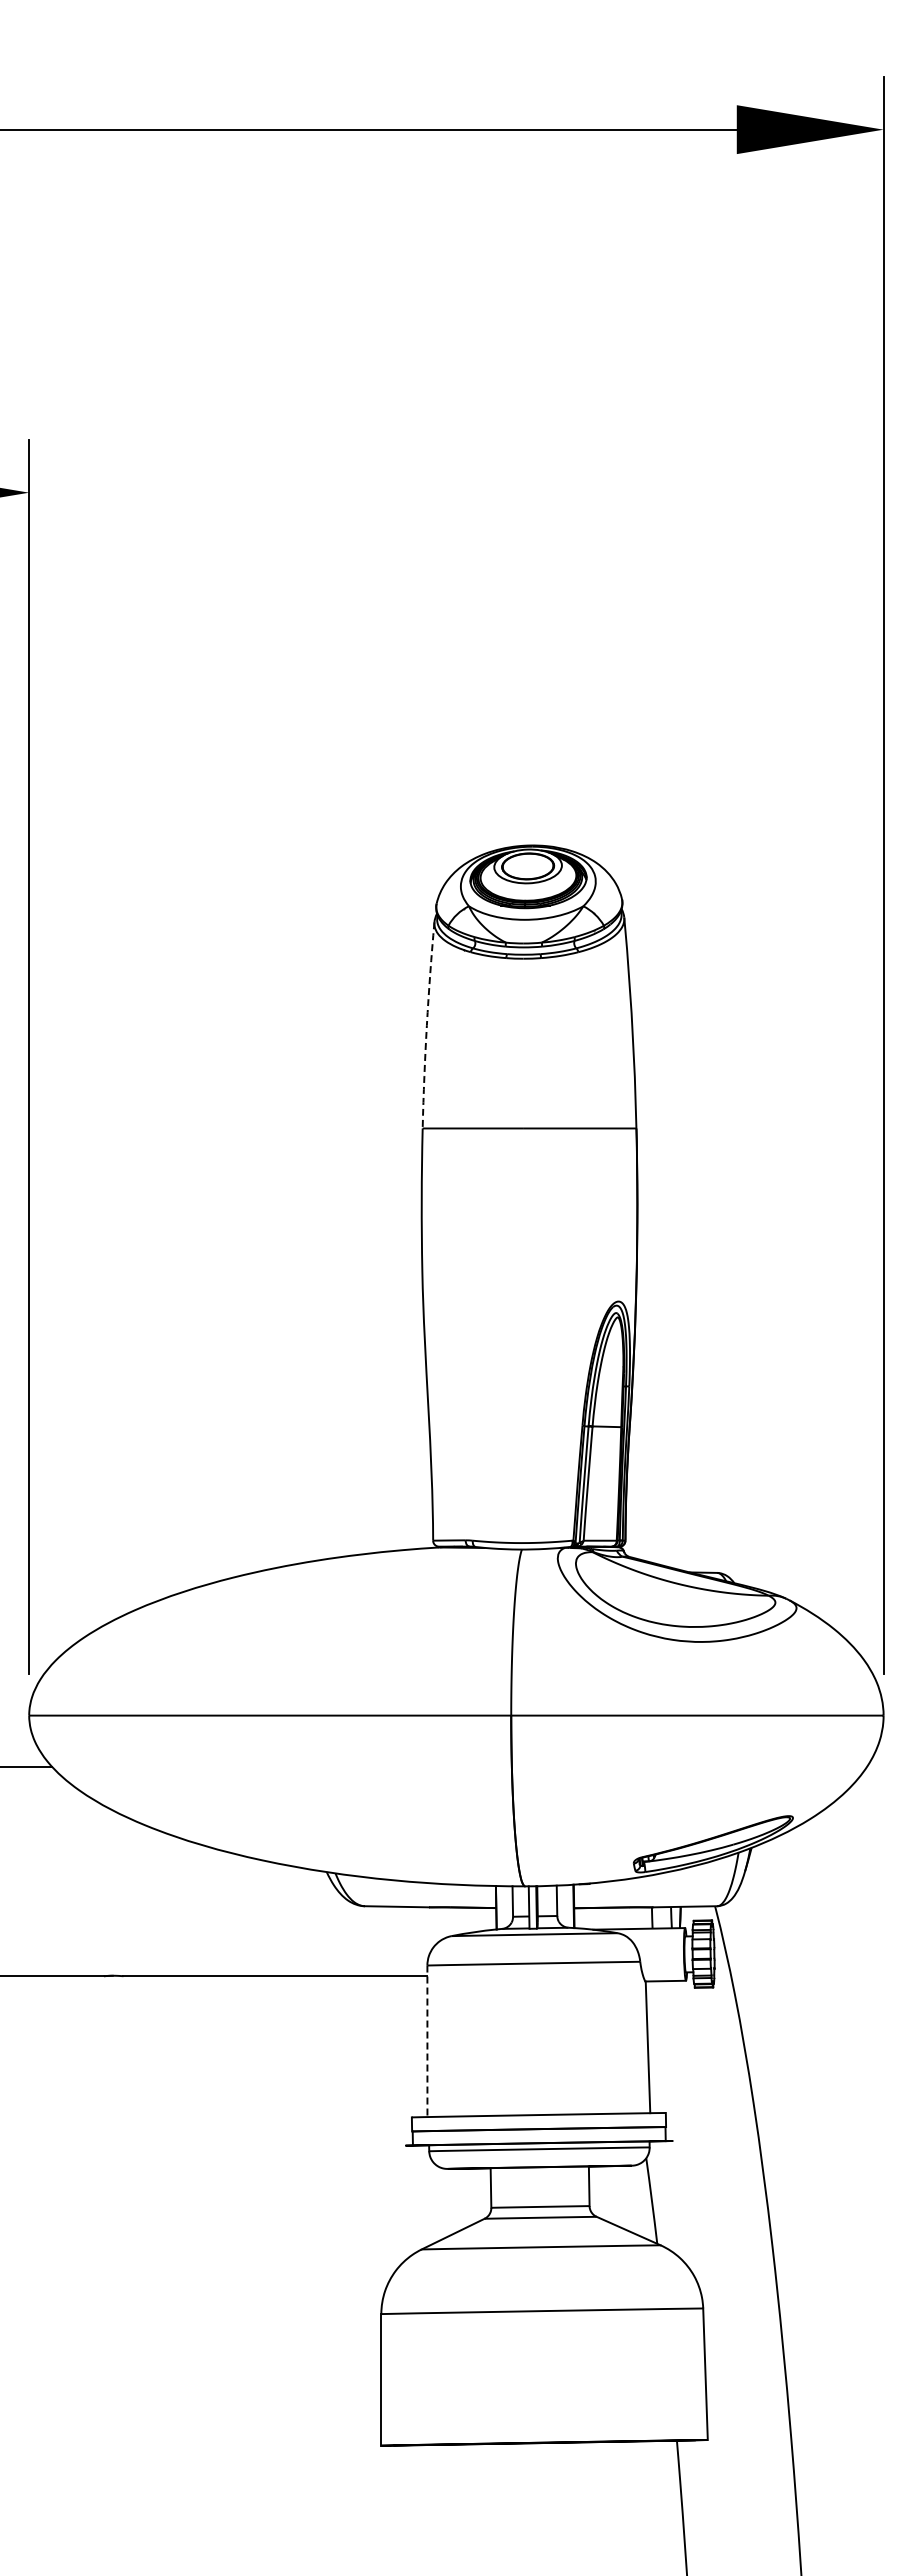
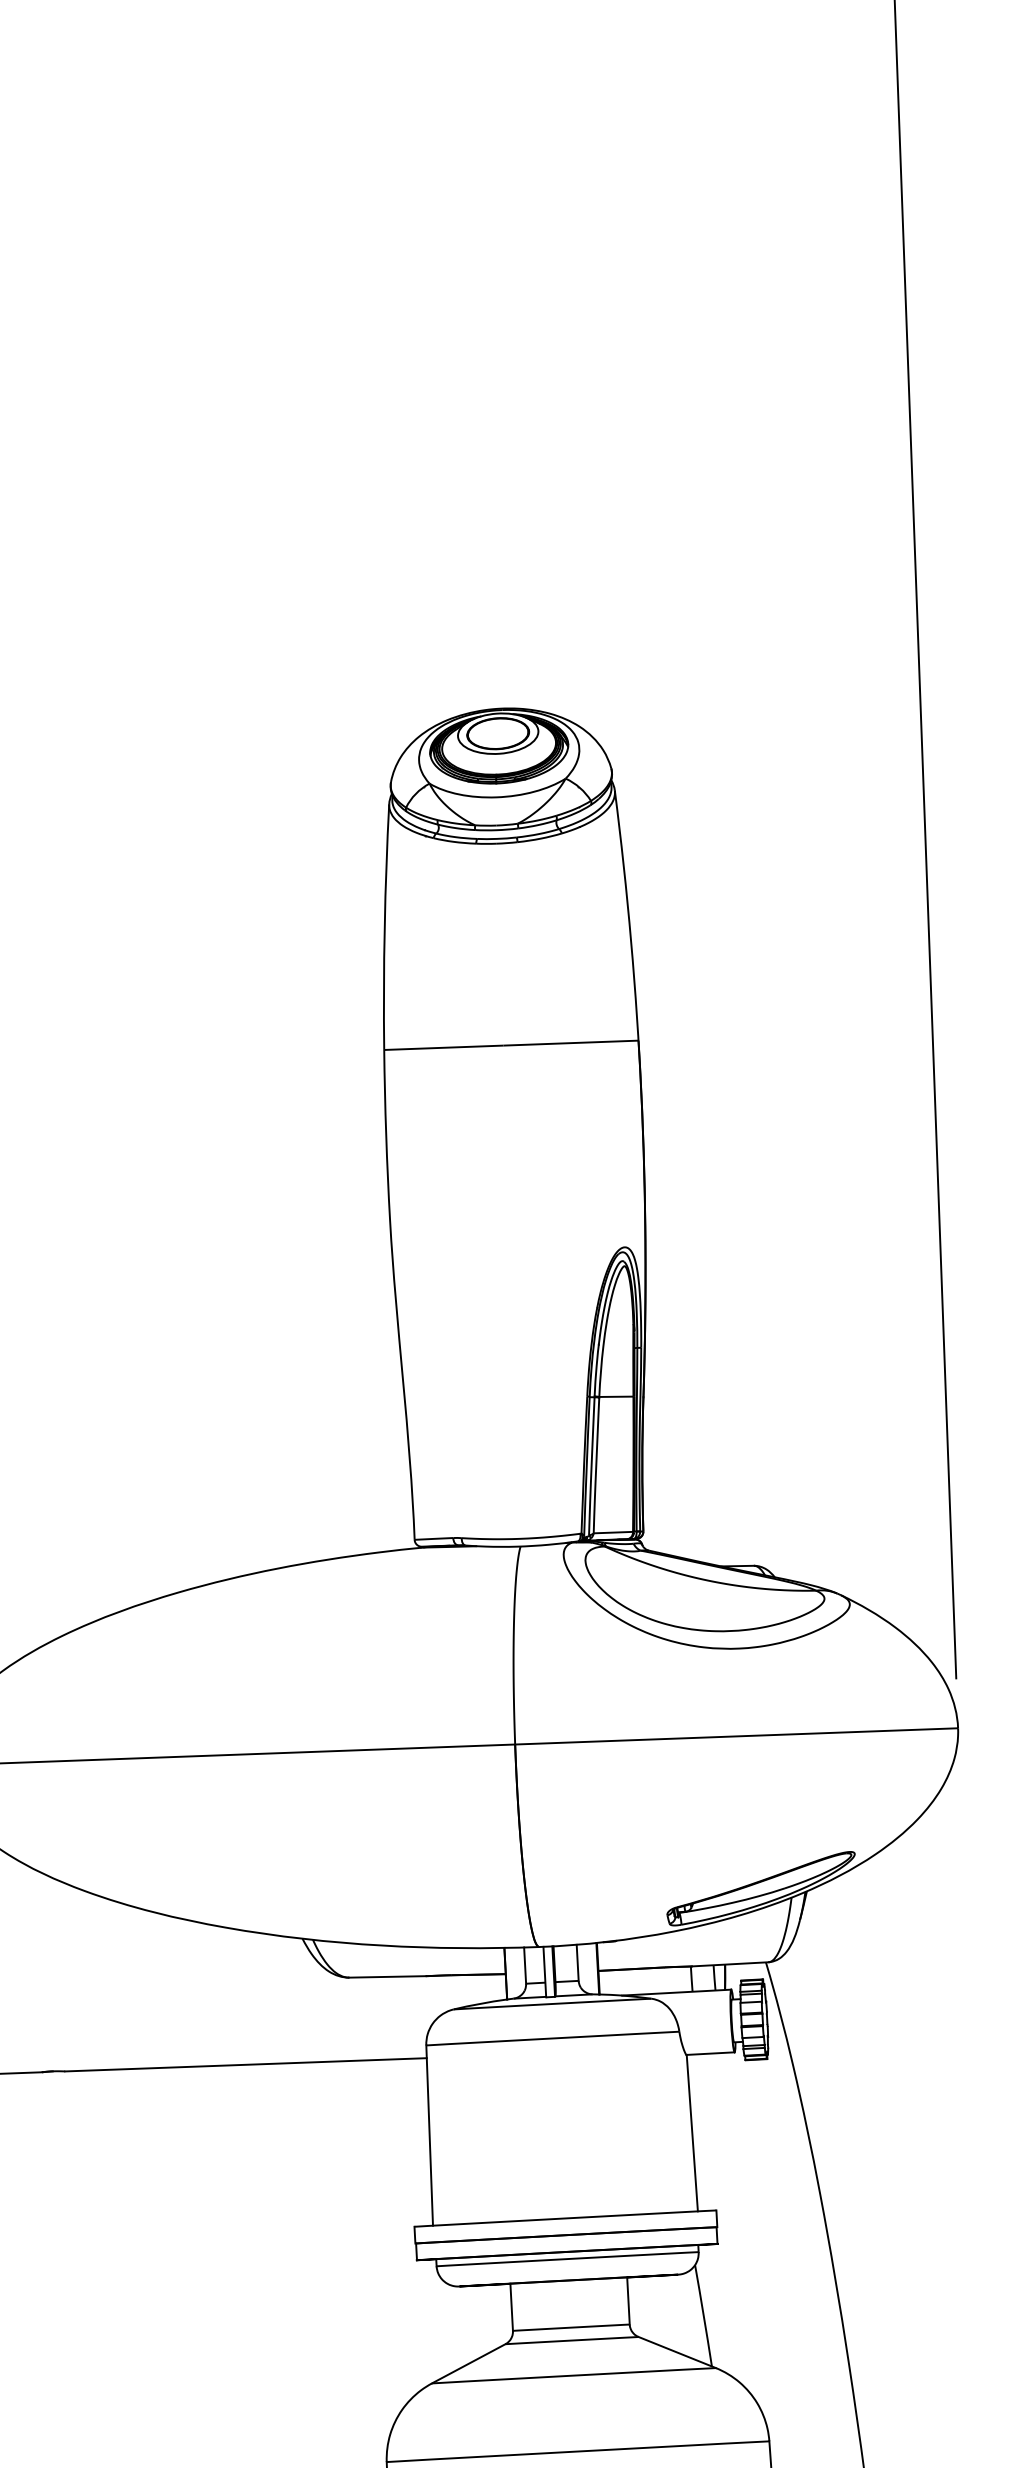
arc: (426, 1025) -> (384, 927), dashed -> solid
line: (427, 2041) -> (429, 2135), dashed -> solid

